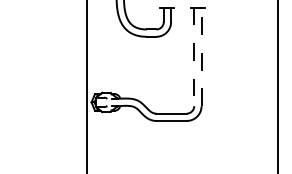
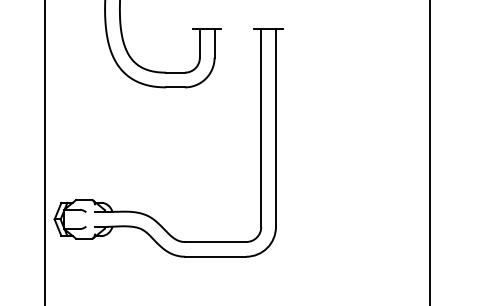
line: (201, 56) -> (275, 127), dashed -> solid
line: (194, 57) -> (261, 129), dashed -> solid

